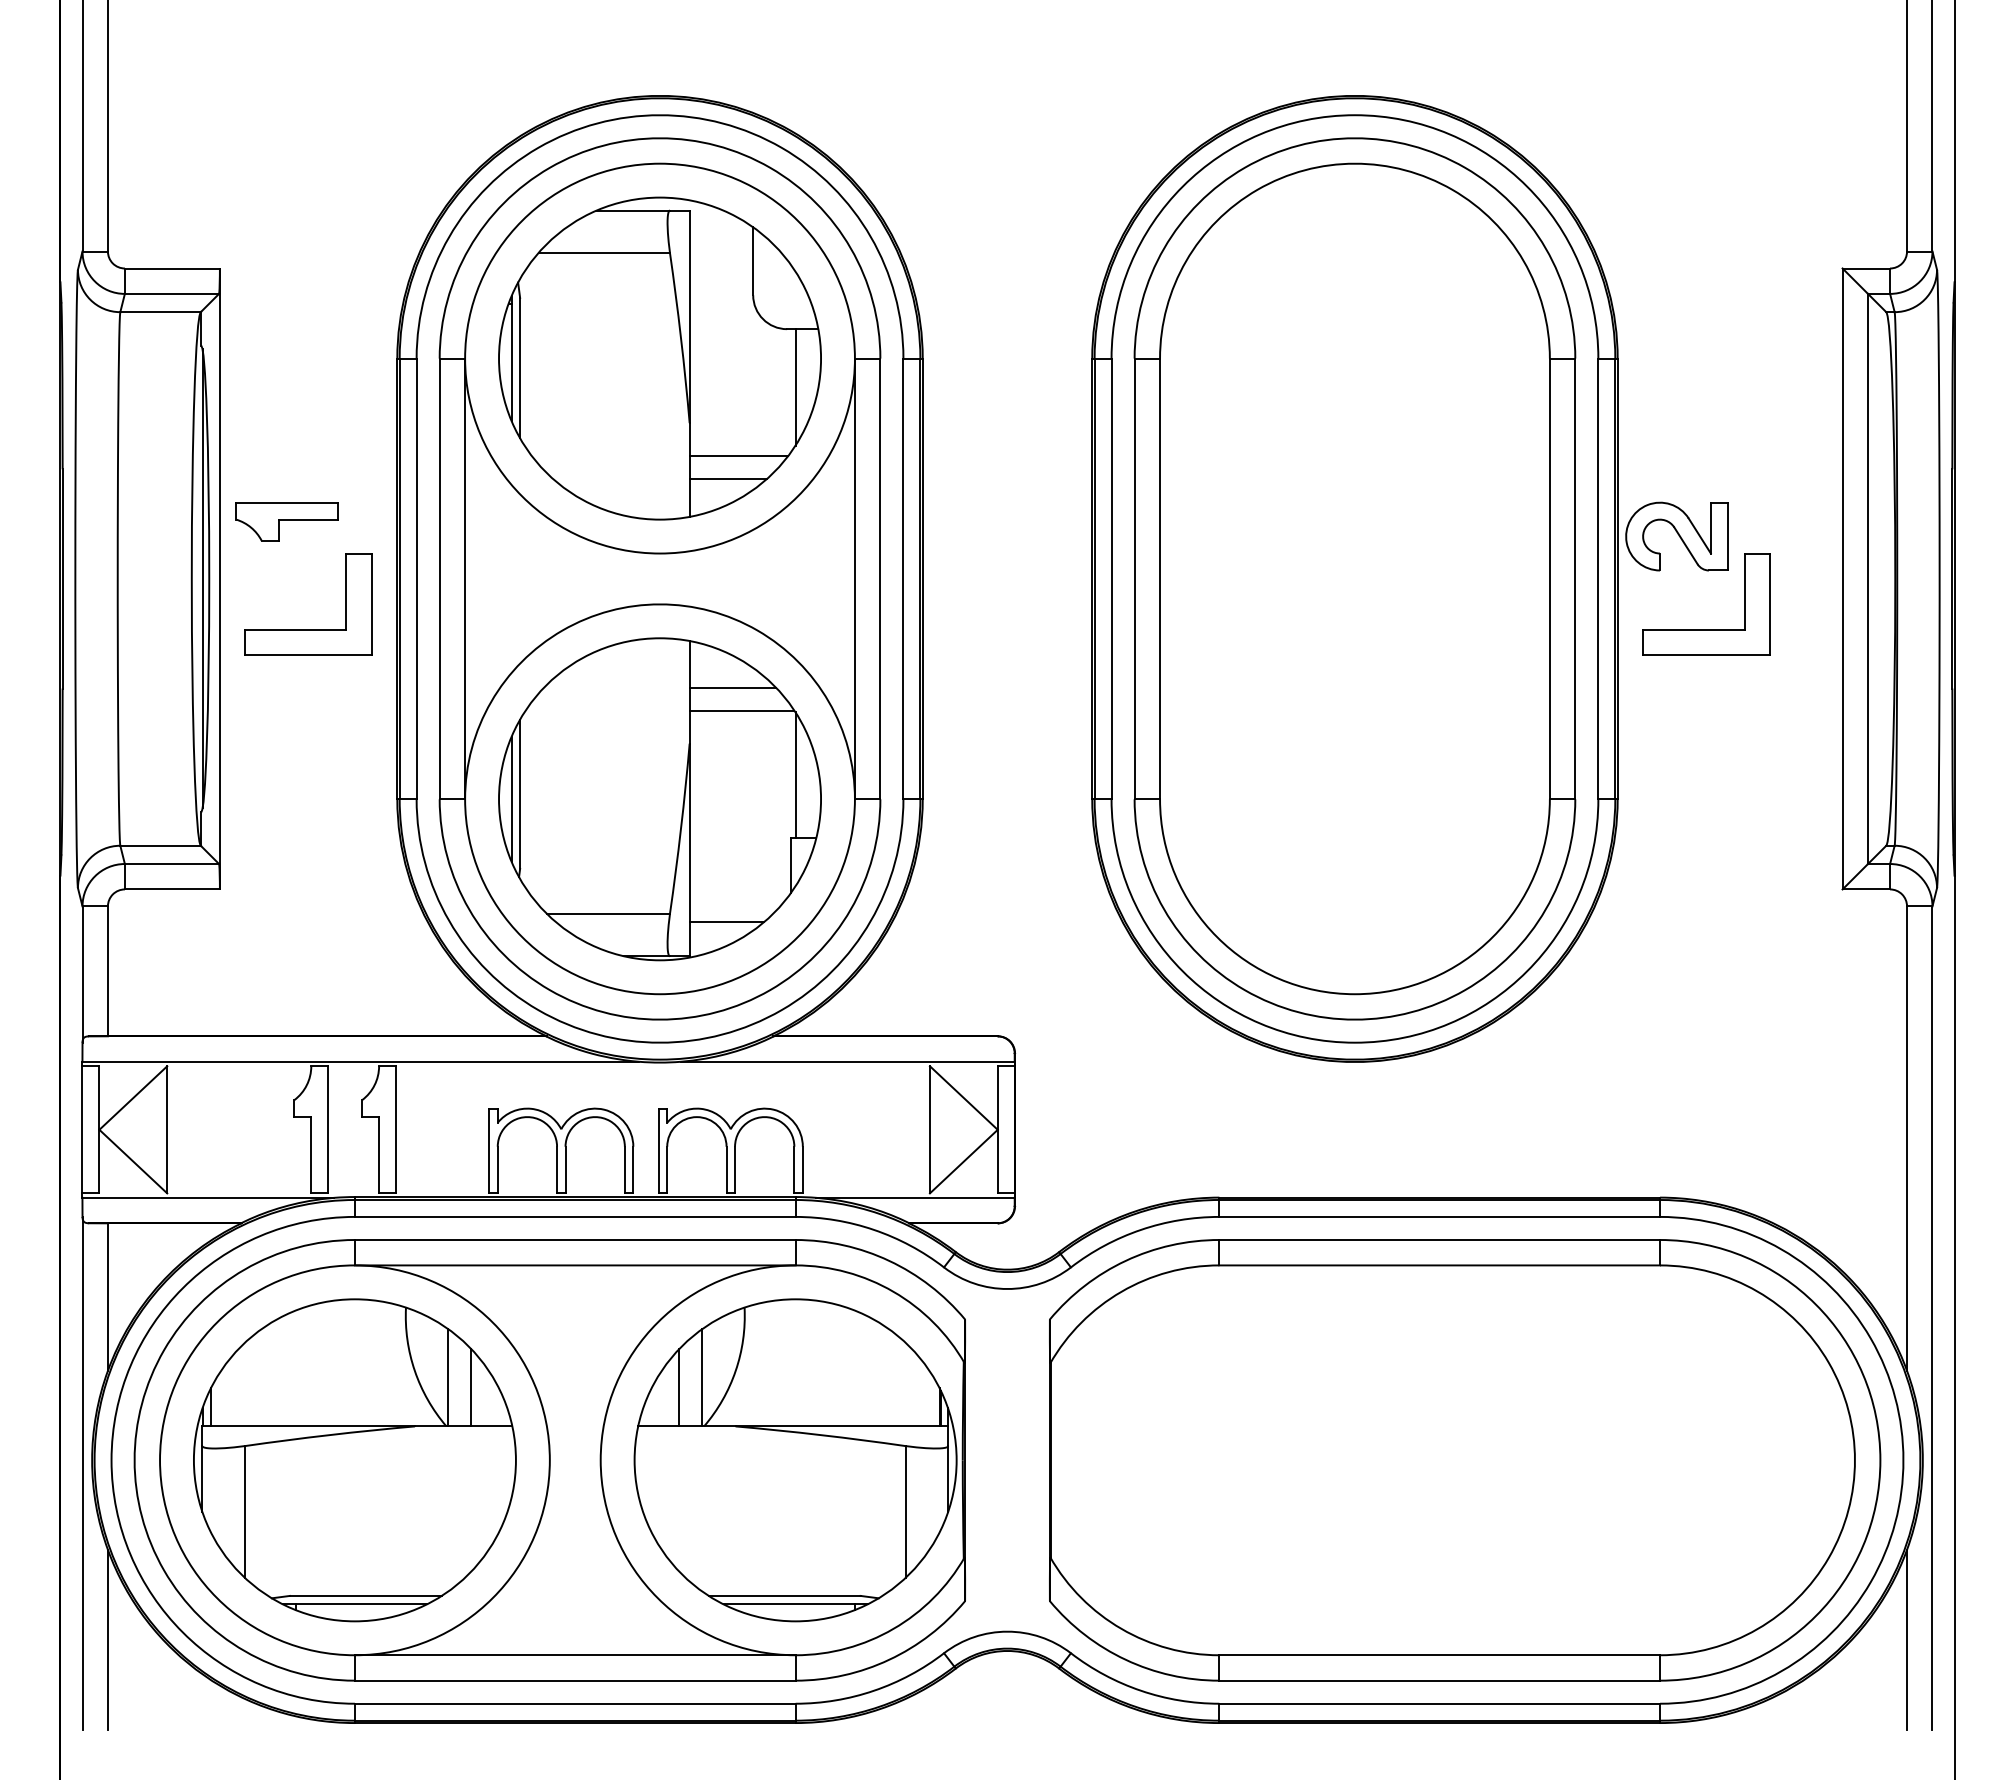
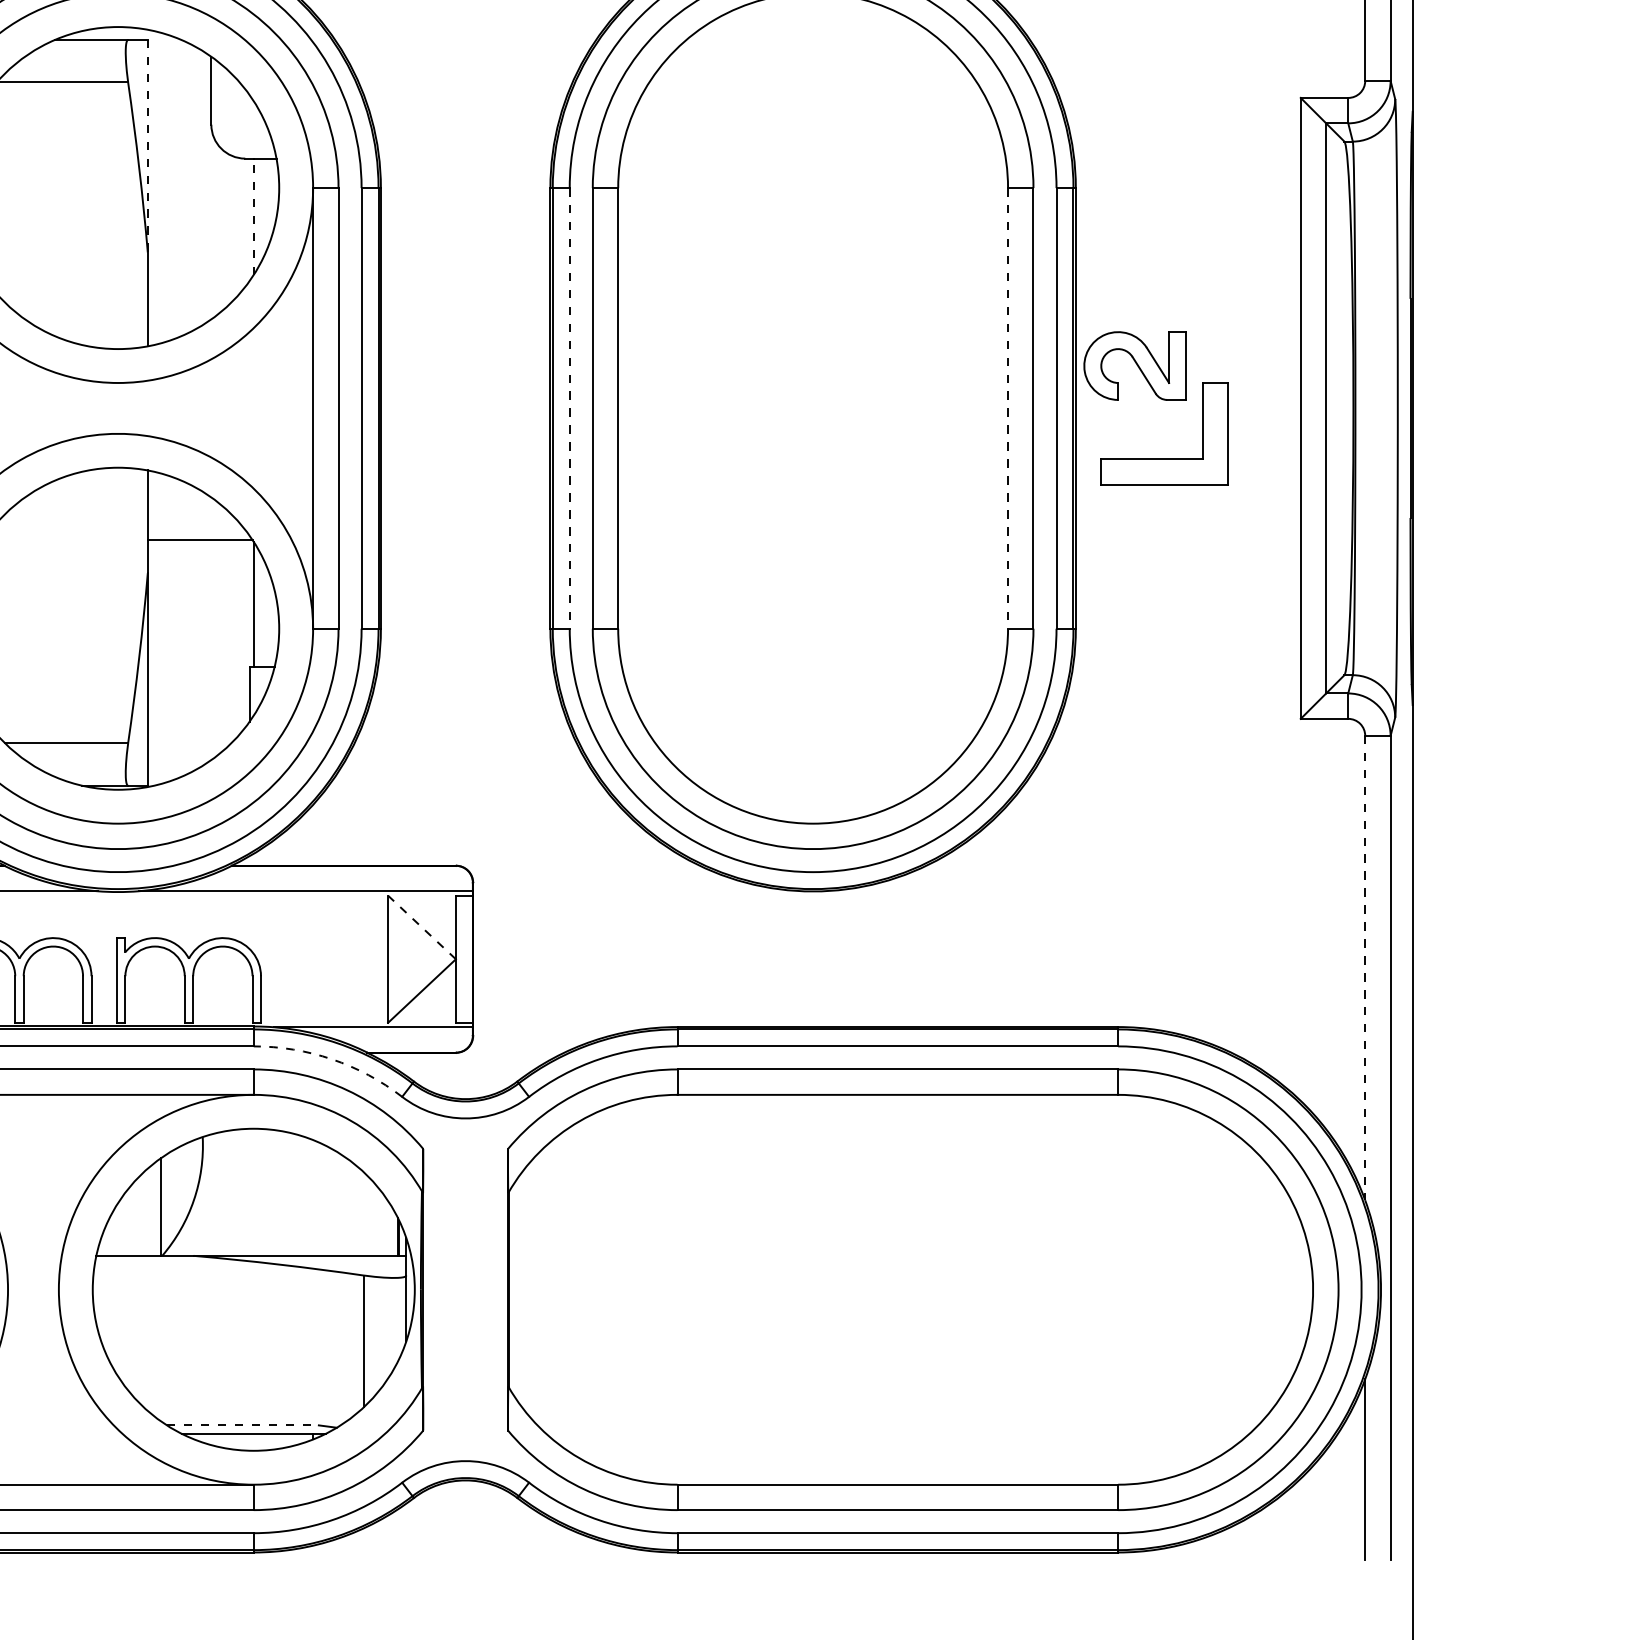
line: (689, 317) -> (147, 146), solid -> dashed
line: (795, 386) -> (253, 215), solid -> dashed
line: (738, 456) -> (196, 285), removed
line: (727, 479) -> (185, 308), removed
line: (1111, 579) -> (569, 408), solid -> dashed
line: (1549, 579) -> (1007, 408), solid -> dashed
line: (732, 687) -> (190, 516), removed
line: (726, 922) -> (184, 751), removed
line: (963, 1097) -> (421, 926), solid -> dashed
line: (1907, 1139) -> (1365, 968), solid -> dashed
arc: (874, 1229) -> (332, 1058), solid -> dashed
line: (679, 1387) -> (137, 1216), removed
line: (784, 1595) -> (242, 1424), solid -> dashed

